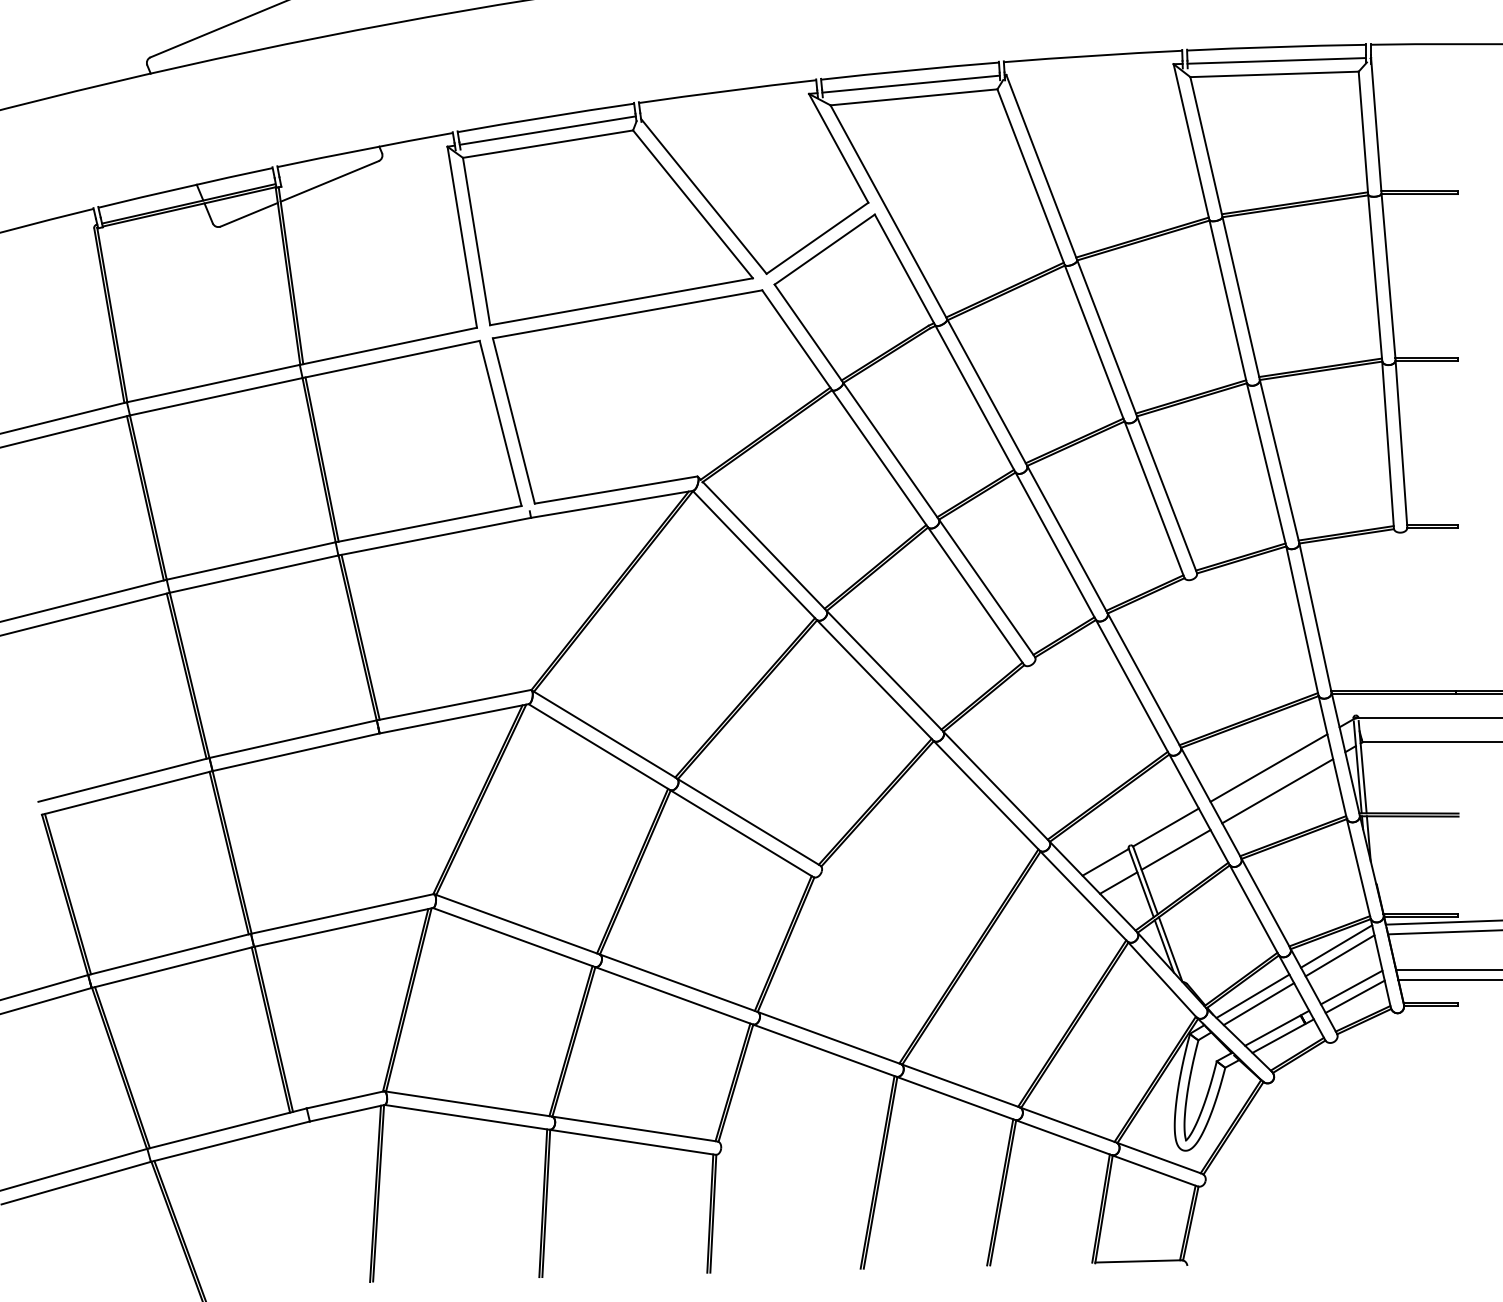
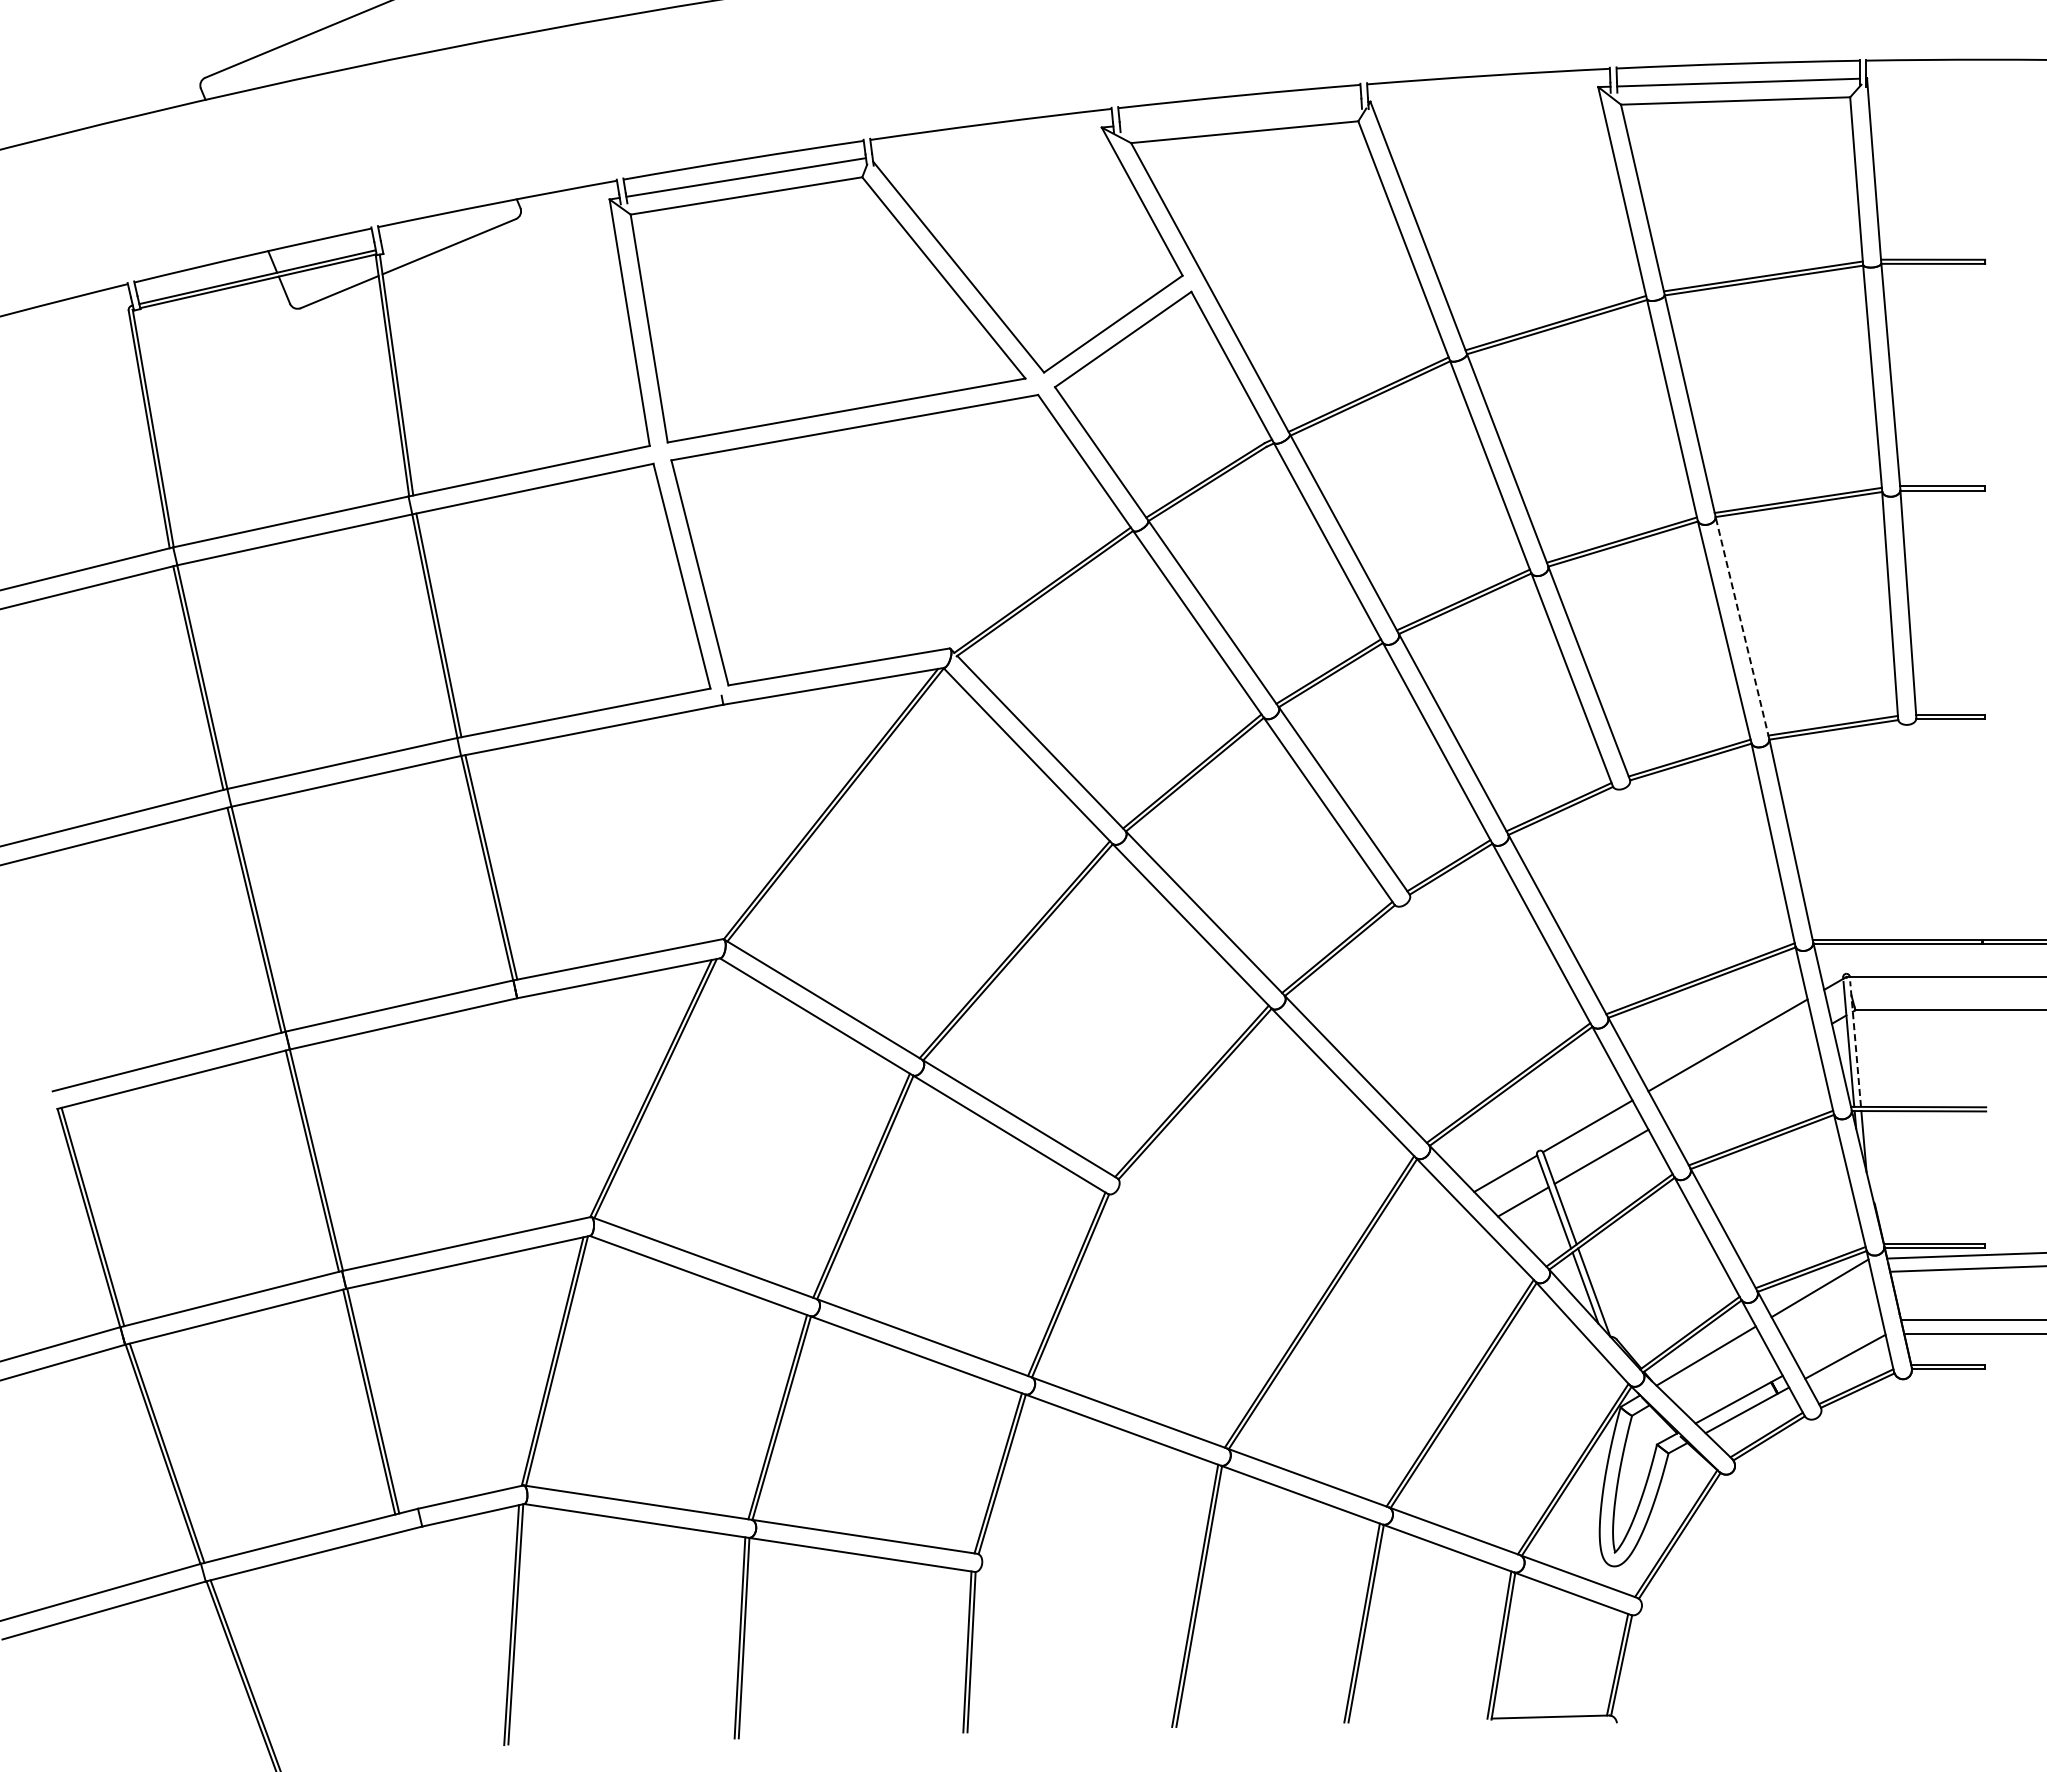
line: (910, 83) -> (1240, 113), removed
line: (1279, 461) -> (1742, 627), solid -> dashed
line: (1362, 766) -> (1855, 1043), solid -> dashed
line: (1277, 790) -> (1739, 1076), removed
line: (1339, 955) -> (1824, 1300), removed
line: (1351, 987) -> (1840, 1344), removed
line: (1259, 1003) -> (1714, 1366), removed

